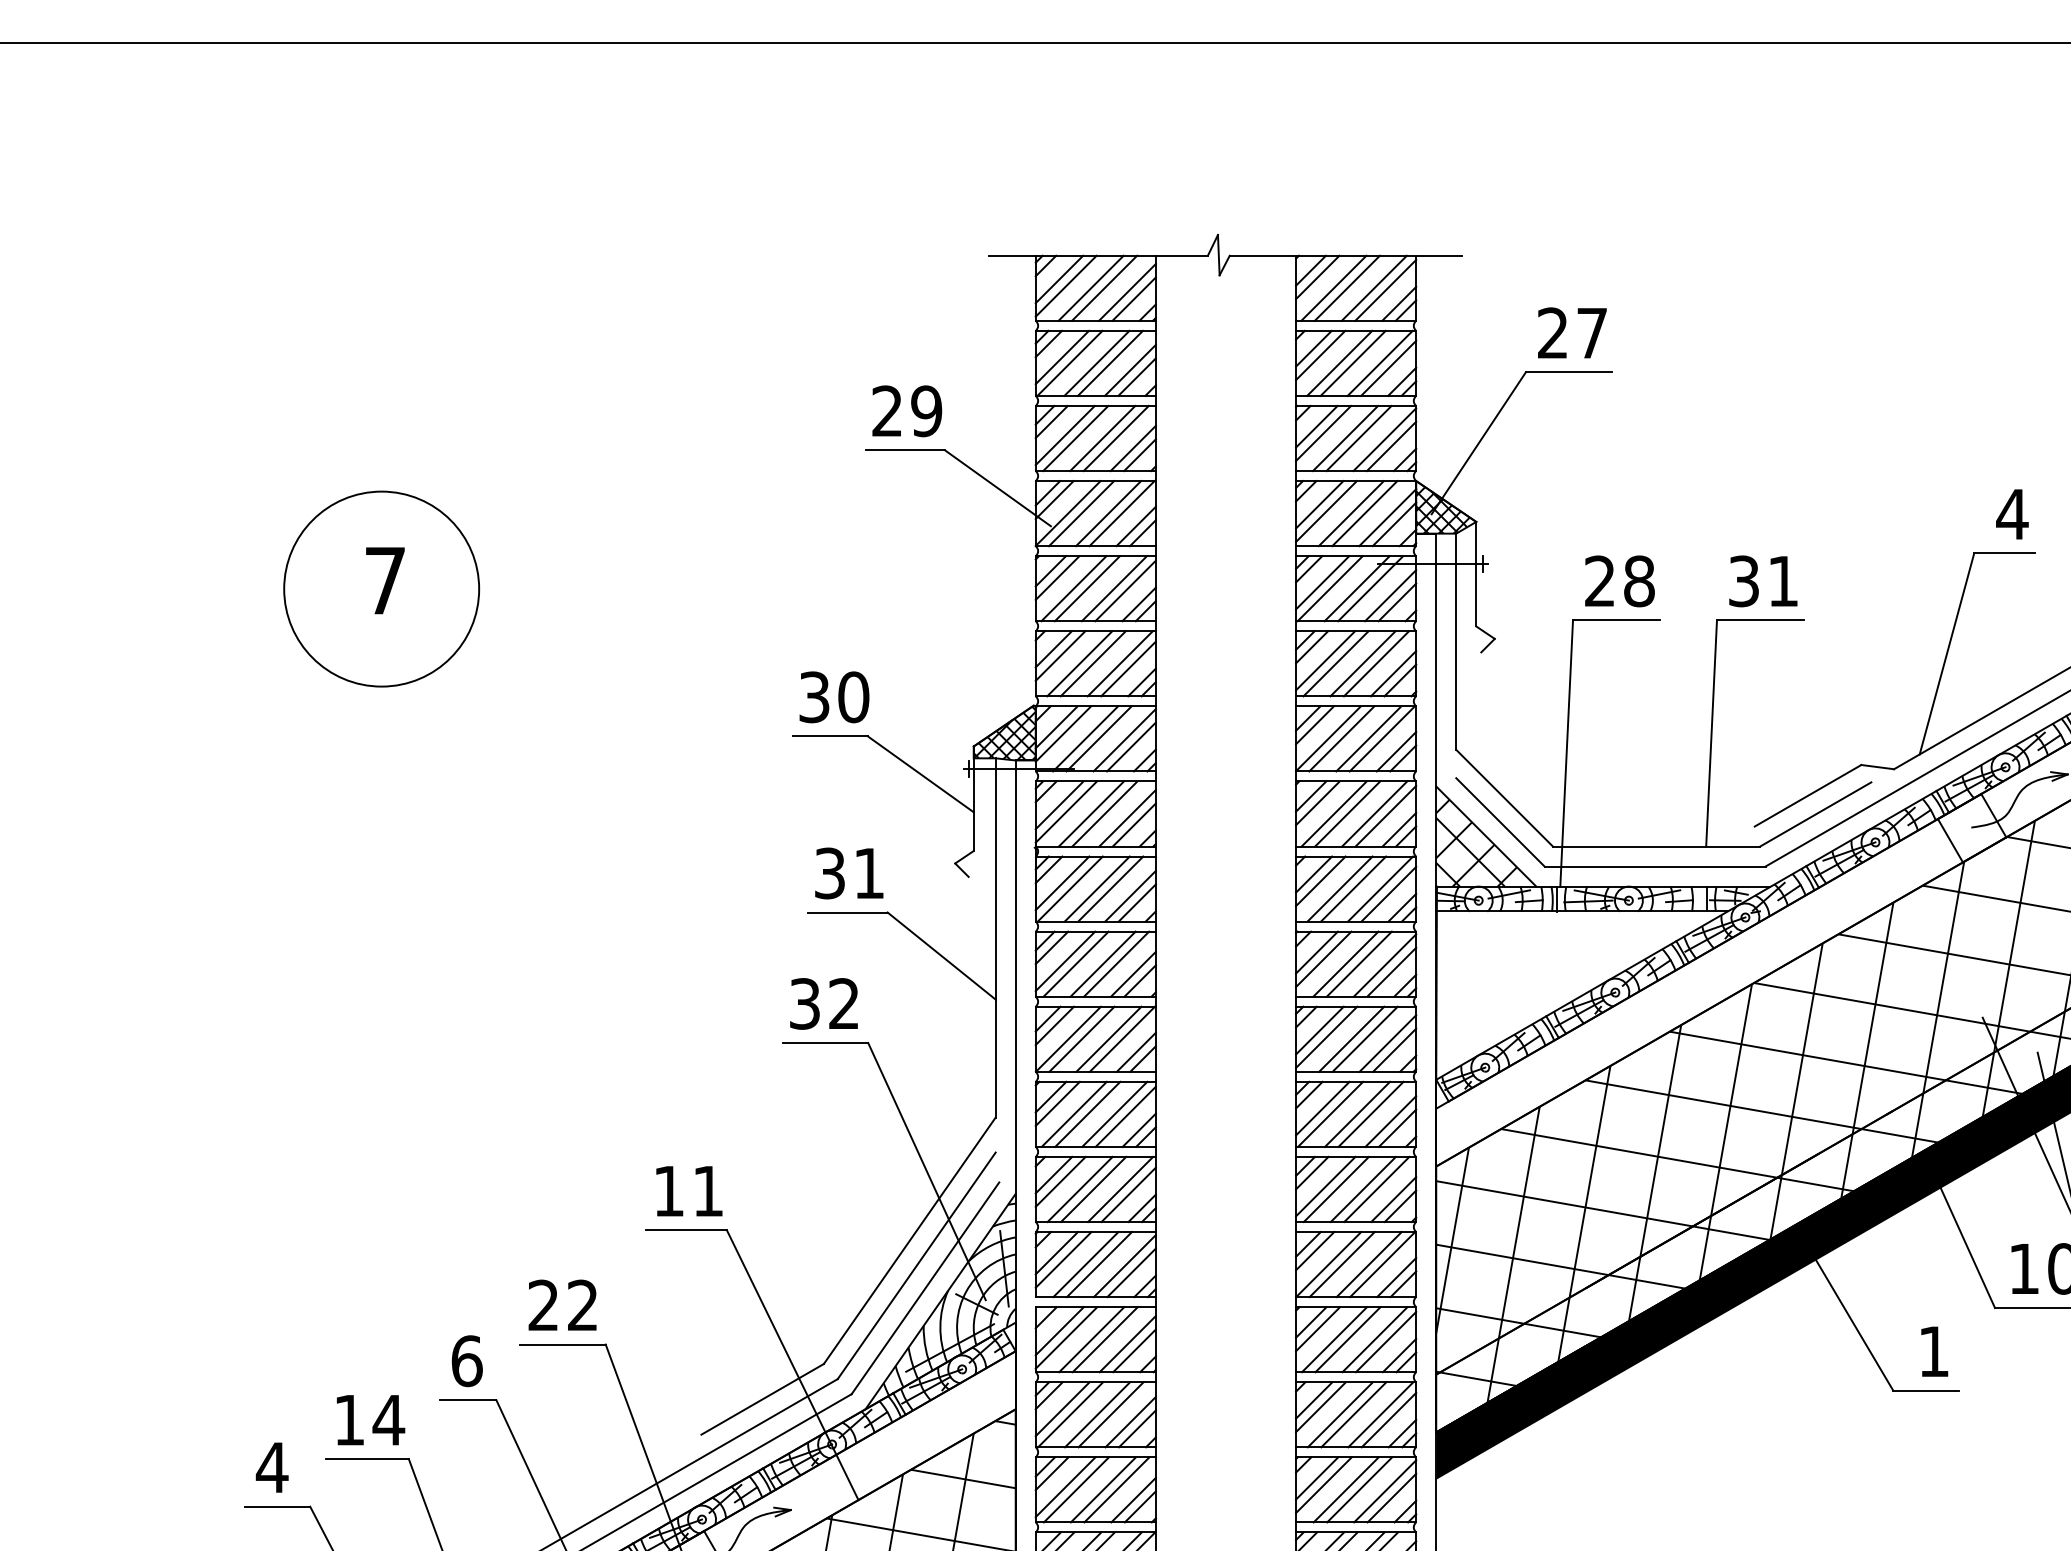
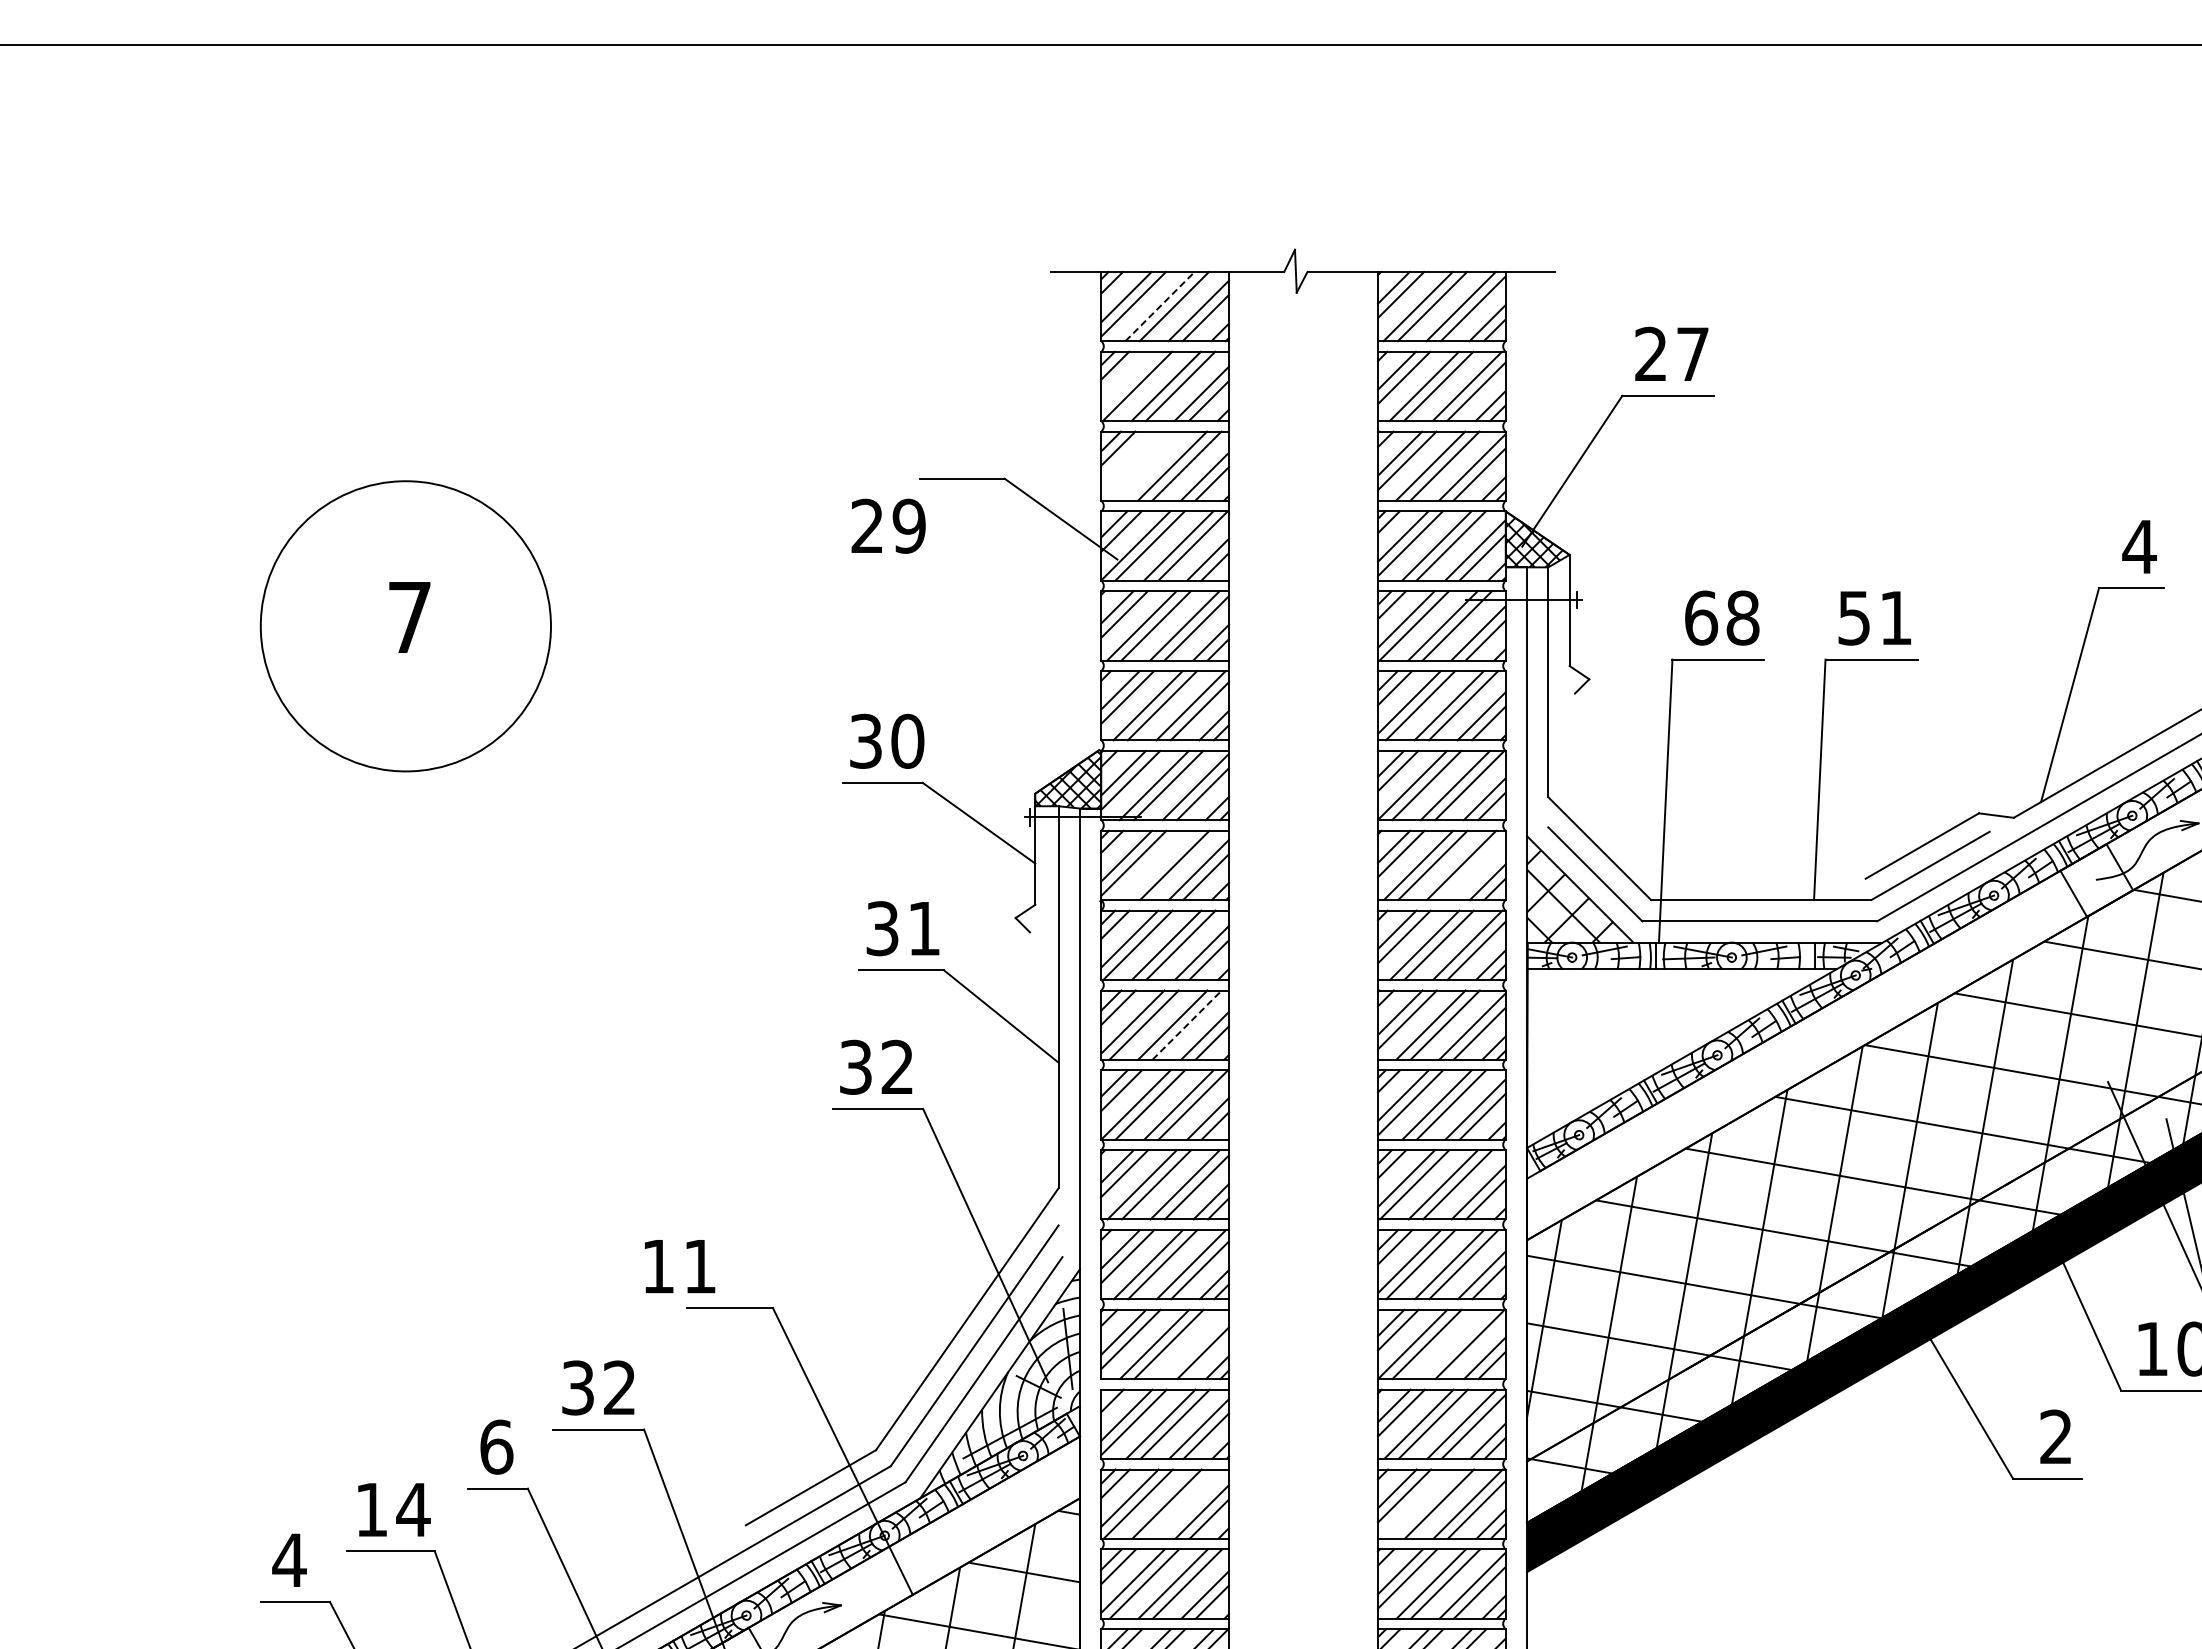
line: (1091, 288) -> (1160, 306), solid -> dashed
line: (1062, 356) -> (1129, 379), removed
text: (907, 410) -> (888, 525), moved
line: (1065, 435) -> (1132, 462), removed
line: (1075, 437) -> (1143, 465), removed
text: (1600, 580) -> (1701, 617), 28 -> 68
text: (1744, 580) -> (1854, 617), 31 -> 51
circle: (381, 588) -> (405, 625), size x1.4
line: (1091, 814) -> (1160, 865), removed
line: (1385, 815) -> (1473, 867), removed
line: (1116, 964) -> (1187, 1025), solid -> dashed
text: (689, 1191) -> (680, 1266), moved
line: (1368, 1264) -> (1455, 1344), removed
line: (1124, 1266) -> (1195, 1346), removed
text: (543, 1305) -> (577, 1387), 22 -> 32
text: (1933, 1351) -> (2055, 1436), 1 -> 2
line: (1110, 1414) -> (1180, 1503), removed
line: (1339, 1414) -> (1424, 1503), removed

